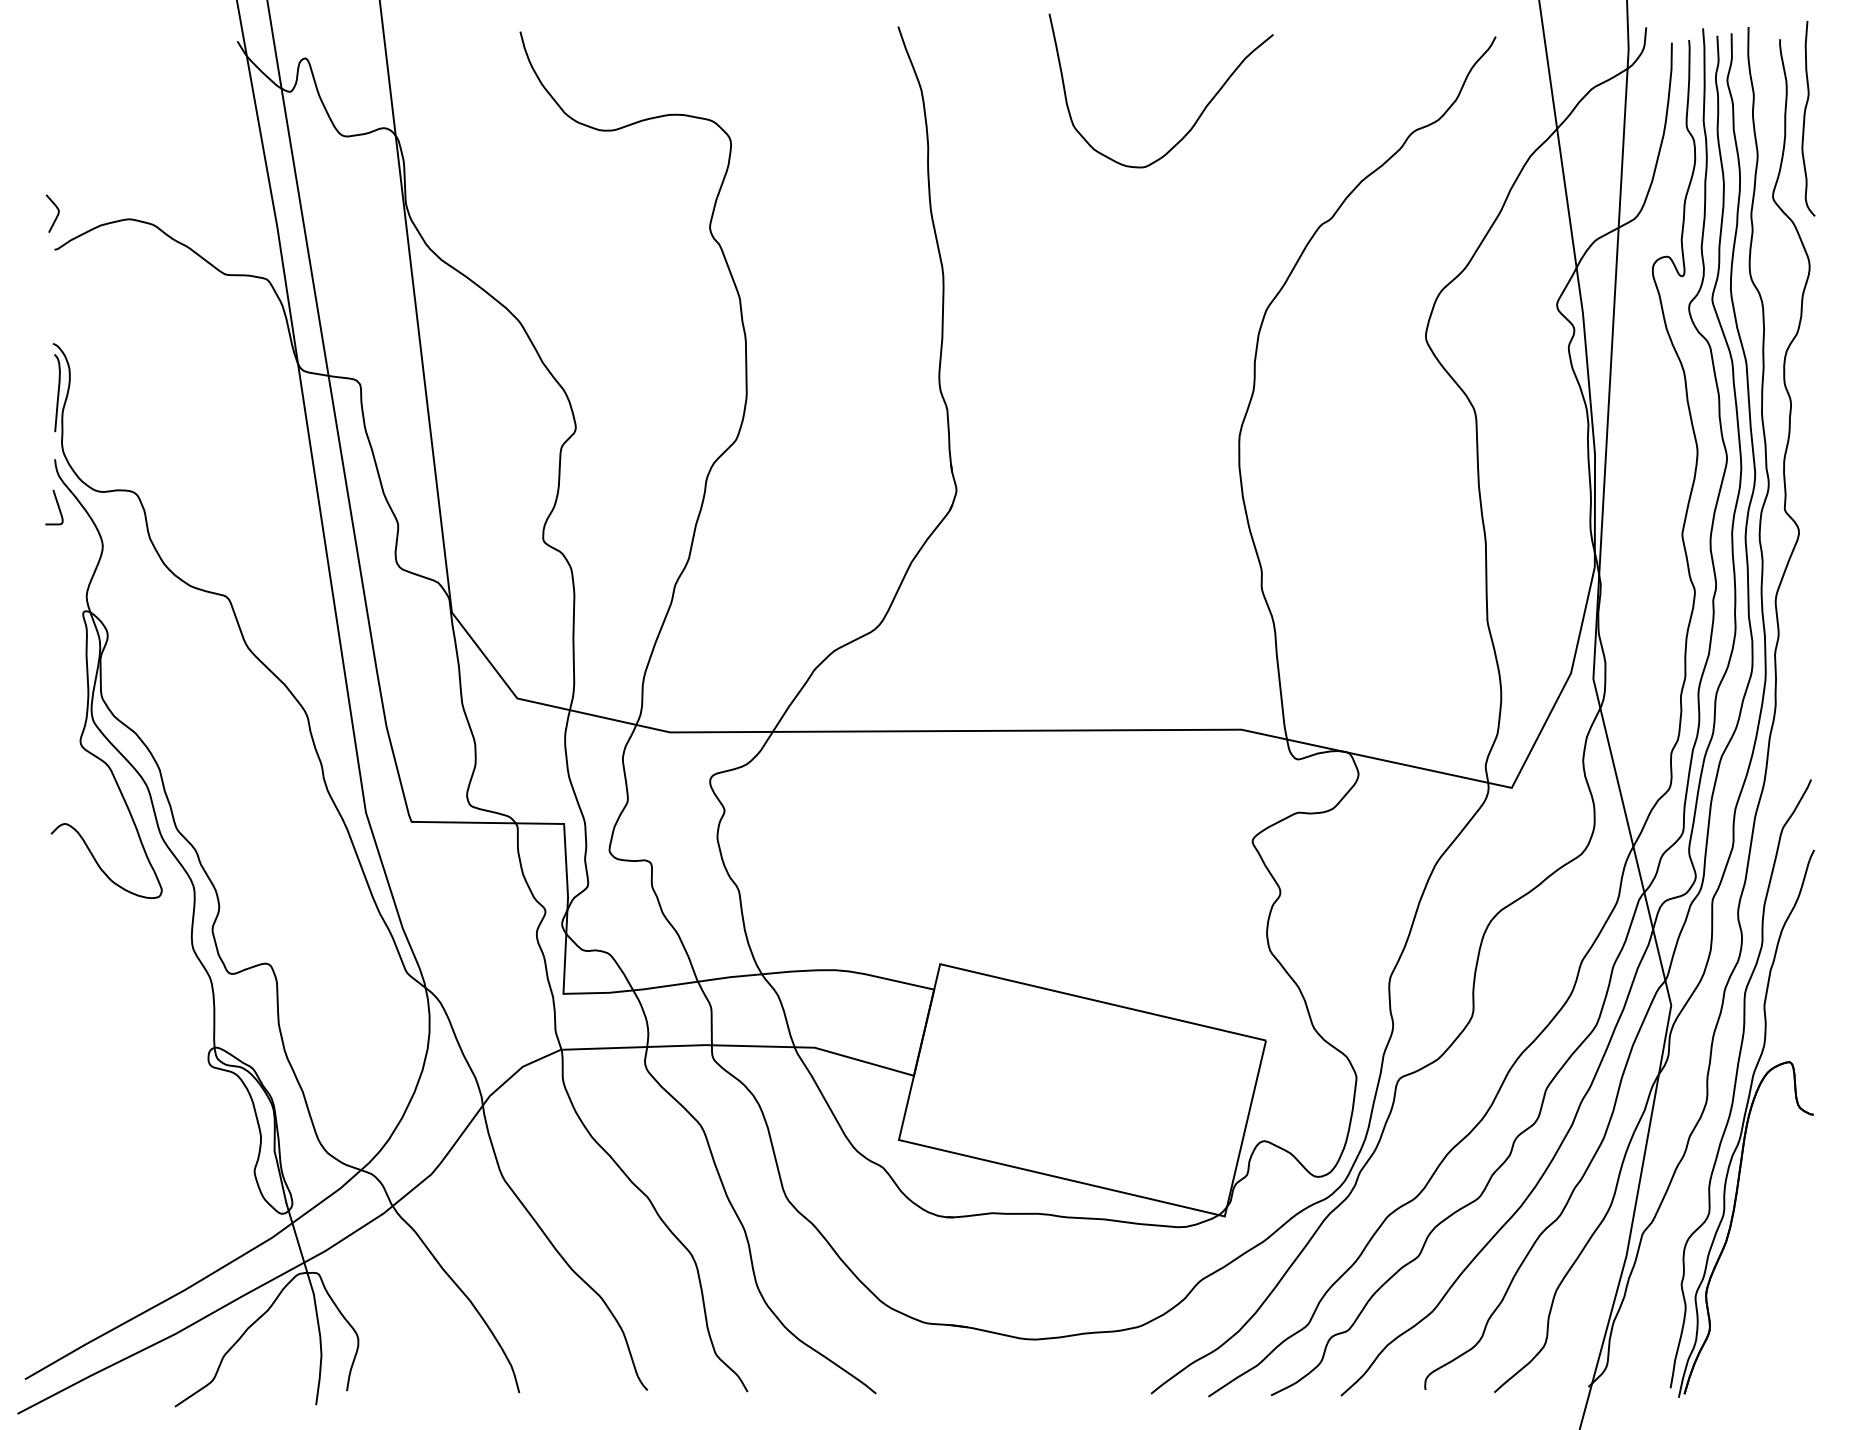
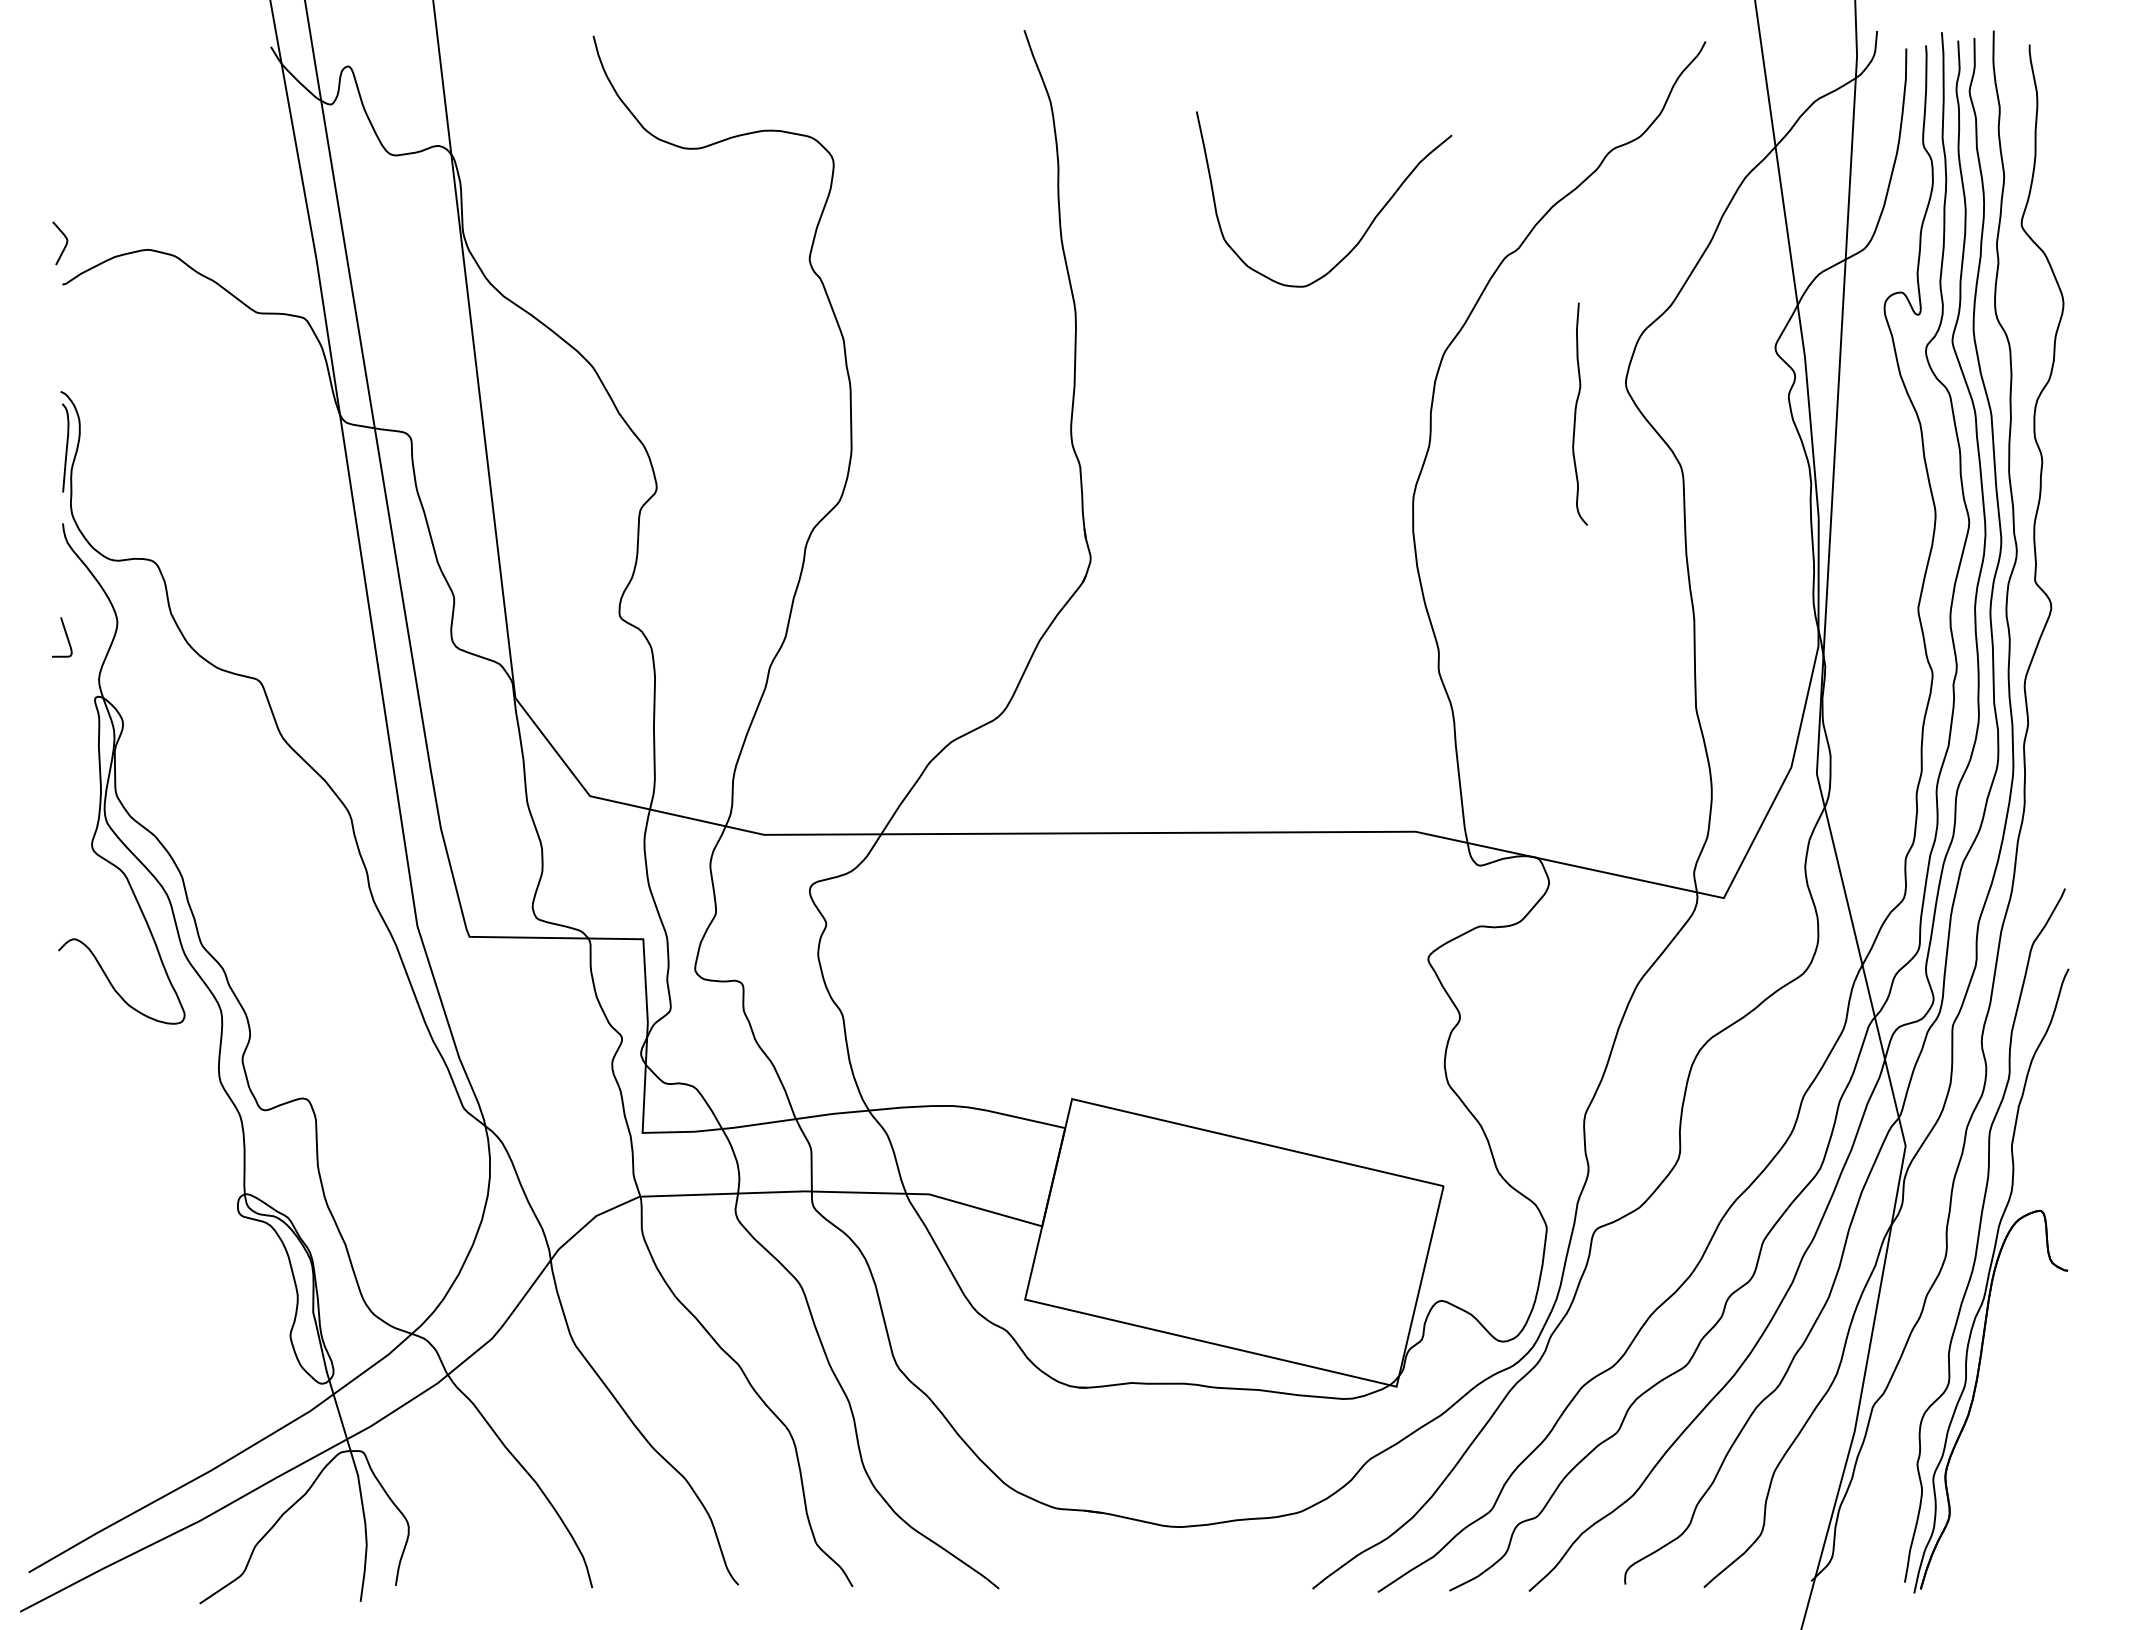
curve: (1199, 115) -> (1367, 227), moved
curve: (1805, 118) -> (1576, 413), moved
curve: (57, 505) -> (65, 635), moved

